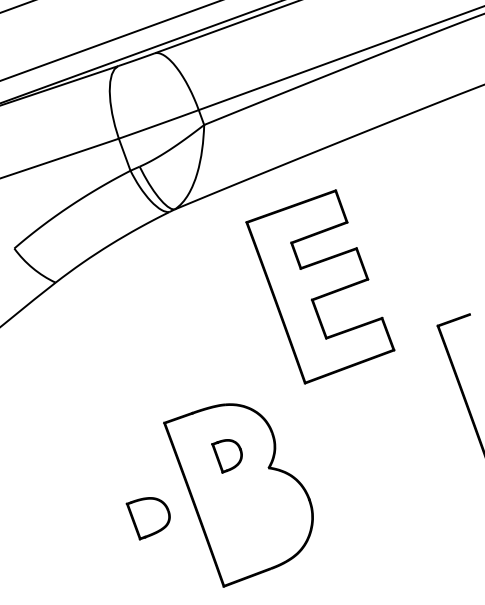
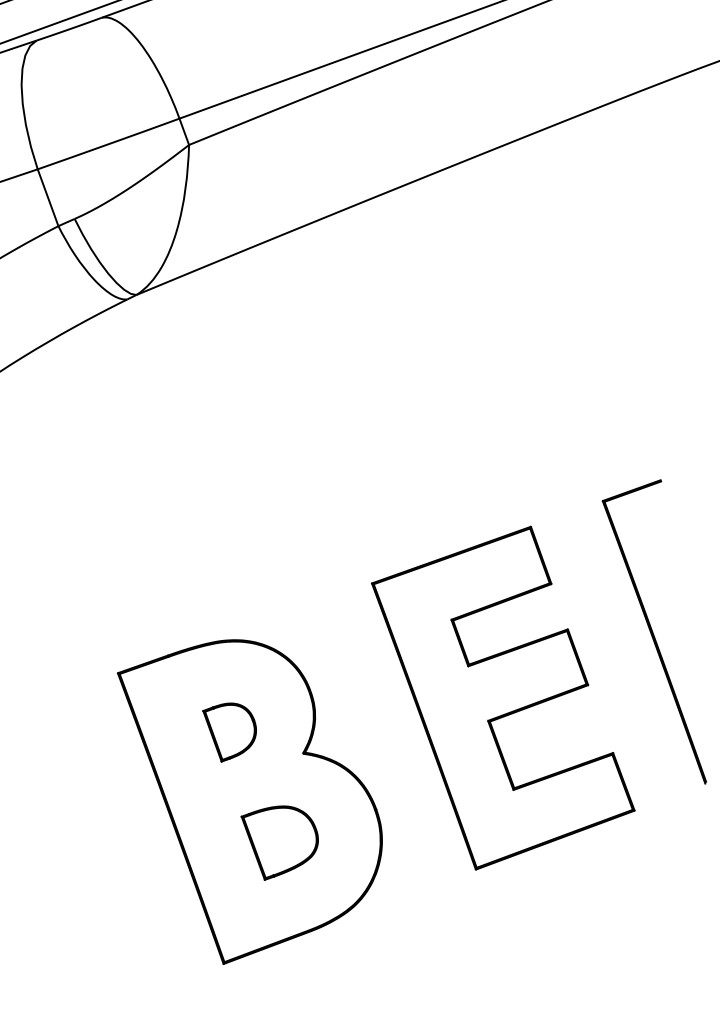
part: (320, 286) -> (503, 697), moved
part: (147, 518) -> (278, 842), moved

